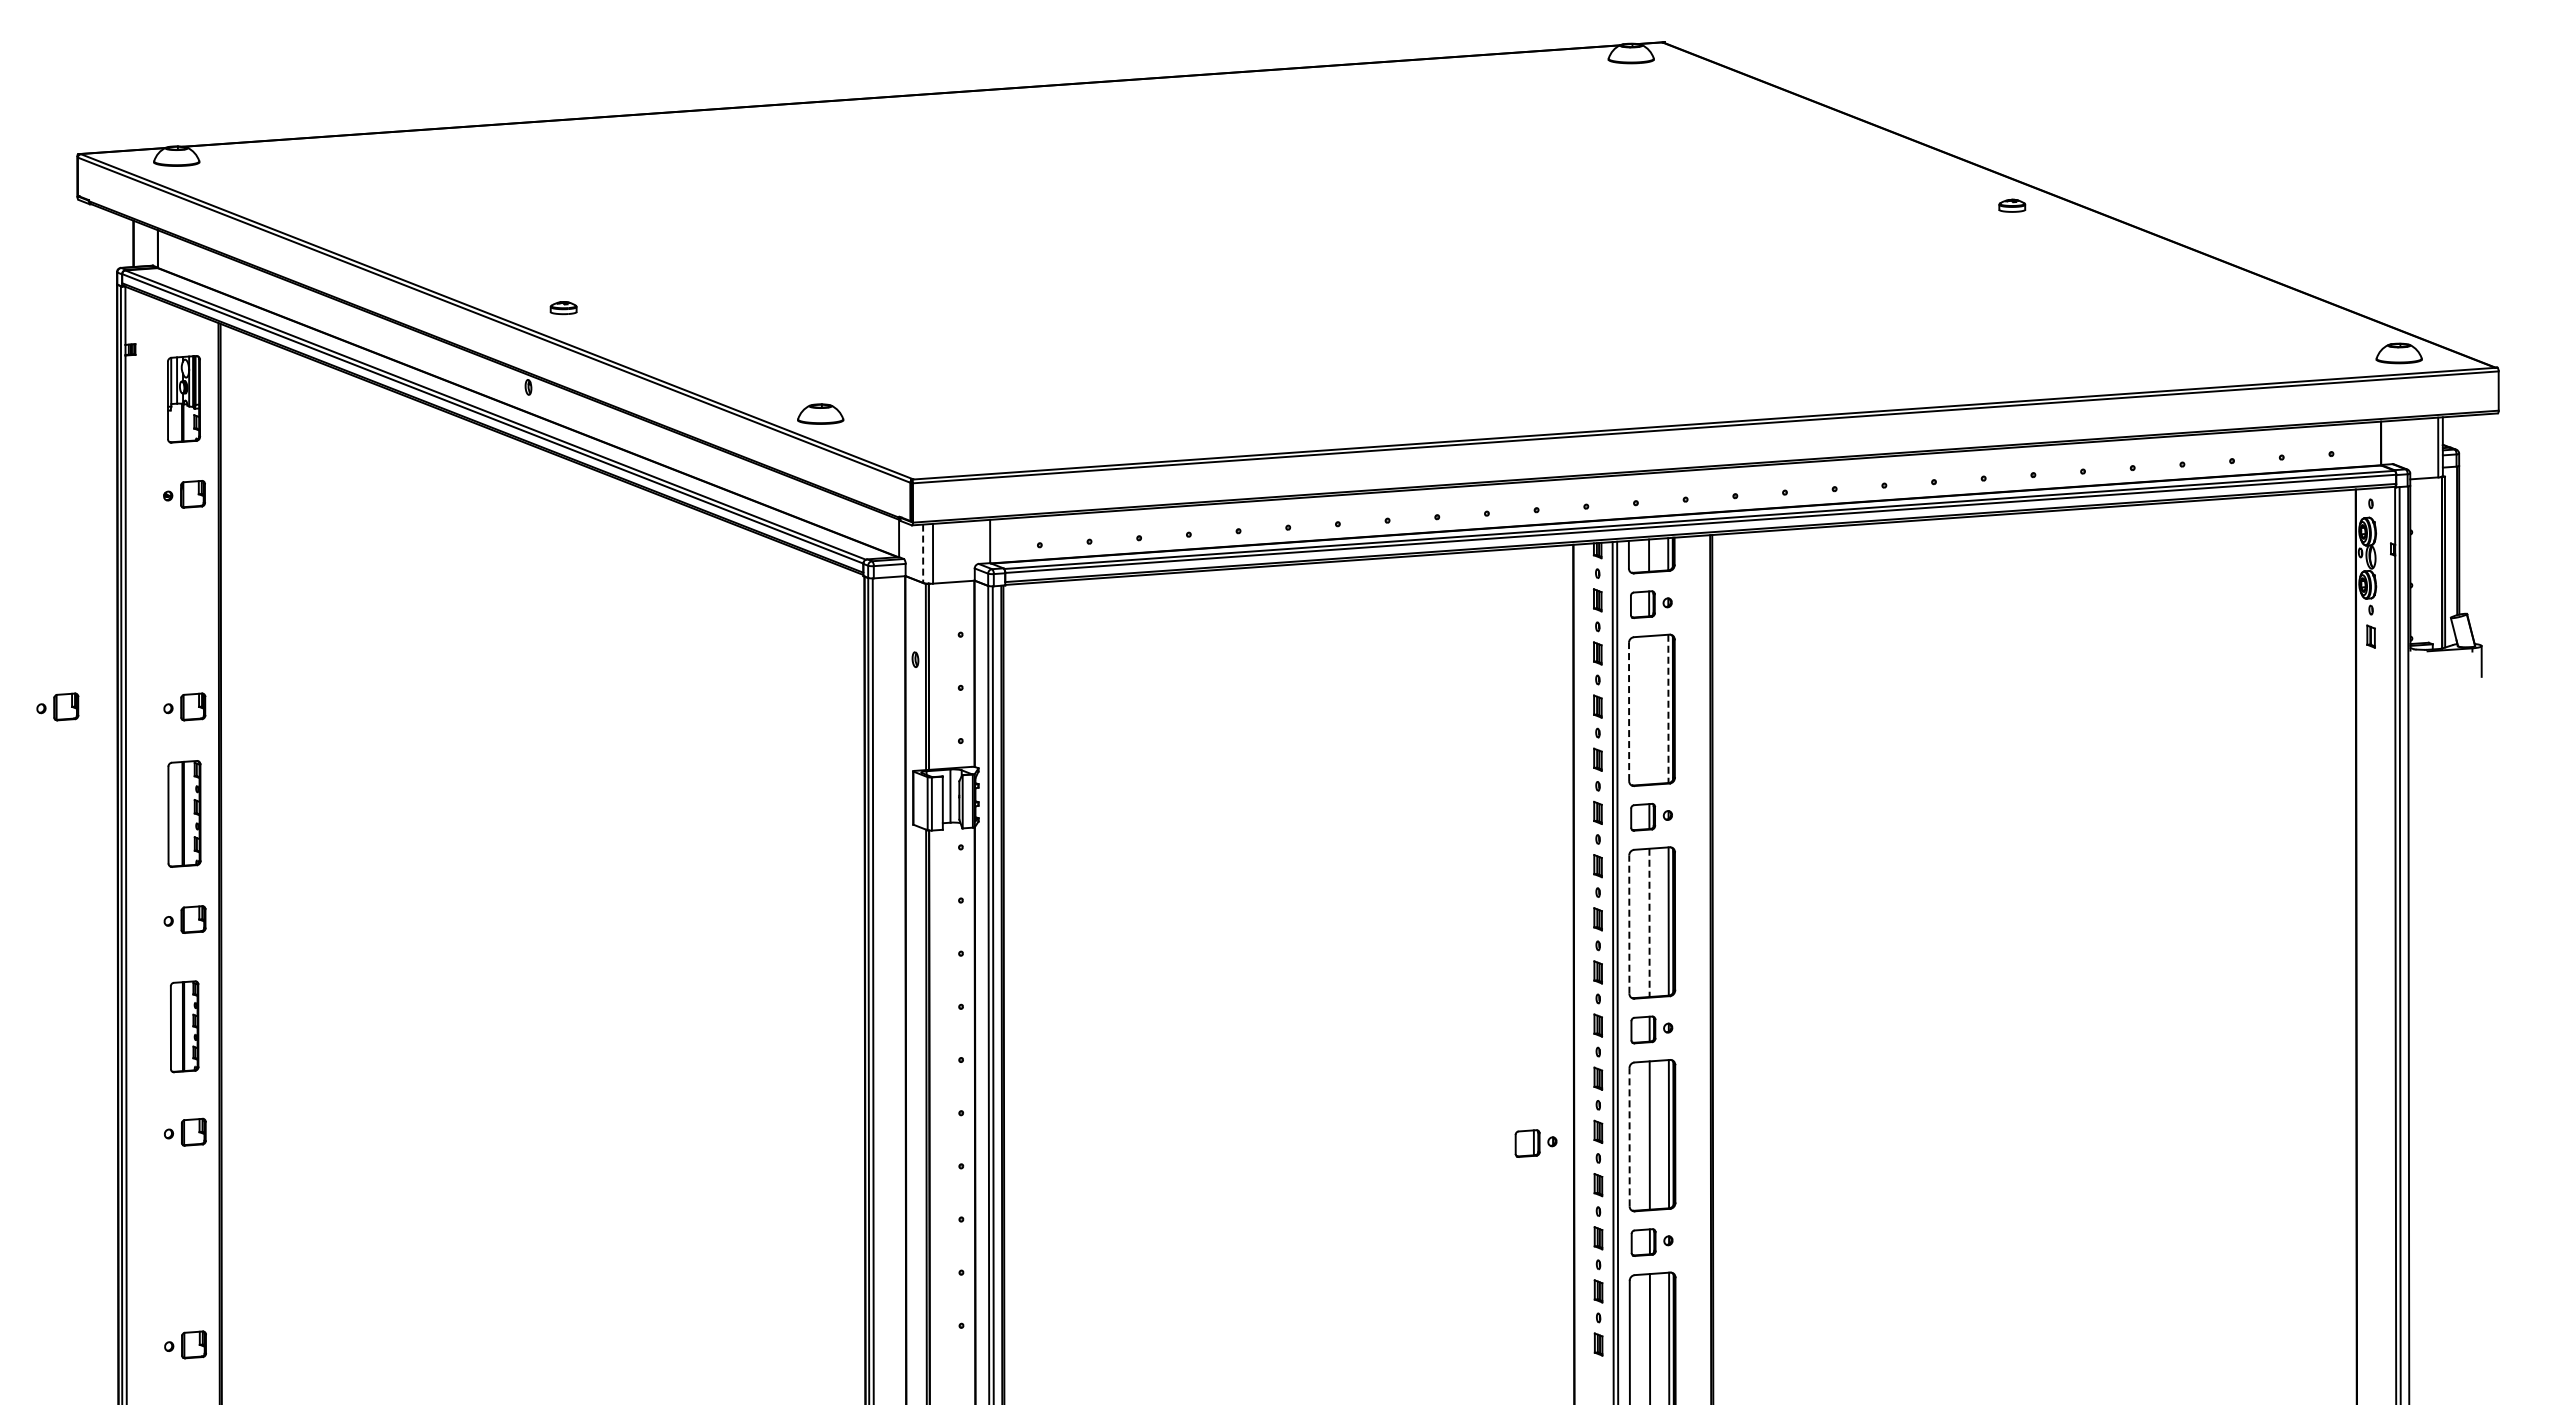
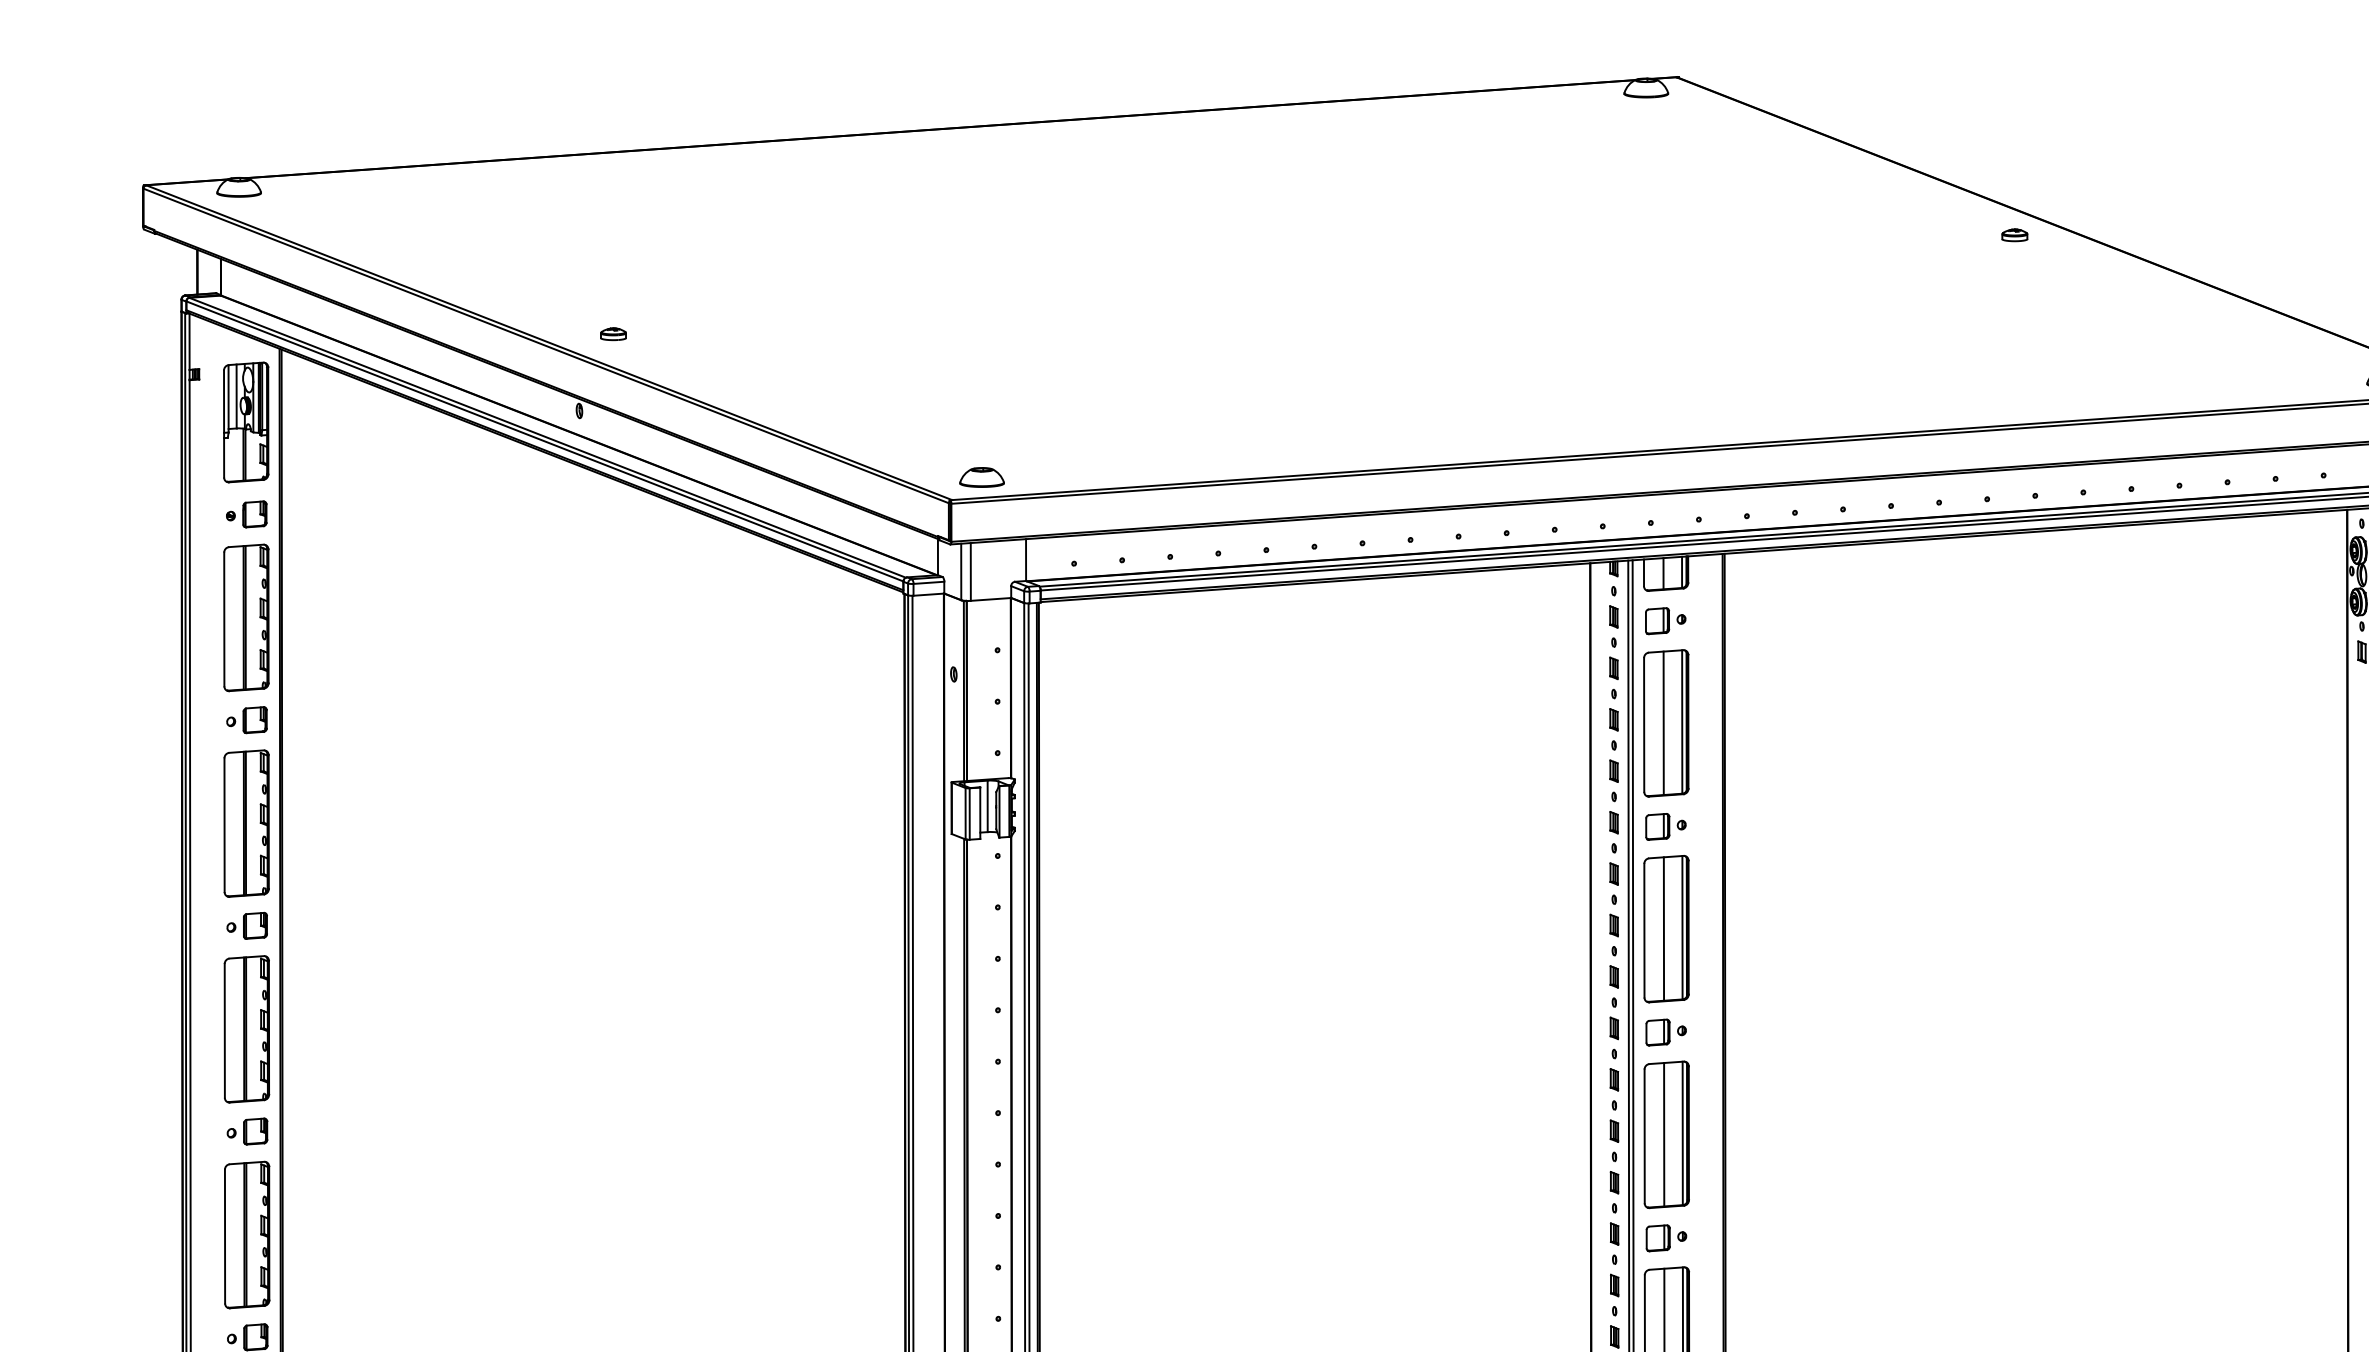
part: (183, 399) -> (245, 422), size x1.43
part: (820, 413) -> (981, 476), moved
line: (923, 554) -> (961, 572), dashed -> solid
part: (184, 600) -> (246, 617), added
part: (57, 706) -> (123, 719), removed
line: (1668, 709) -> (1682, 722), dashed -> solid
line: (1649, 710) -> (1663, 723), added
line: (1629, 711) -> (1644, 724), dashed -> solid
part: (184, 813) -> (246, 823), size x1.43
line: (1649, 923) -> (1663, 929), dashed -> solid
line: (1629, 924) -> (1644, 930), dashed -> solid
part: (184, 1026) -> (246, 1029), size x1.67
line: (1629, 1136) -> (1644, 1135), dashed -> solid
part: (1535, 1143) -> (1553, 1142), removed
part: (184, 1238) -> (246, 1234), added

